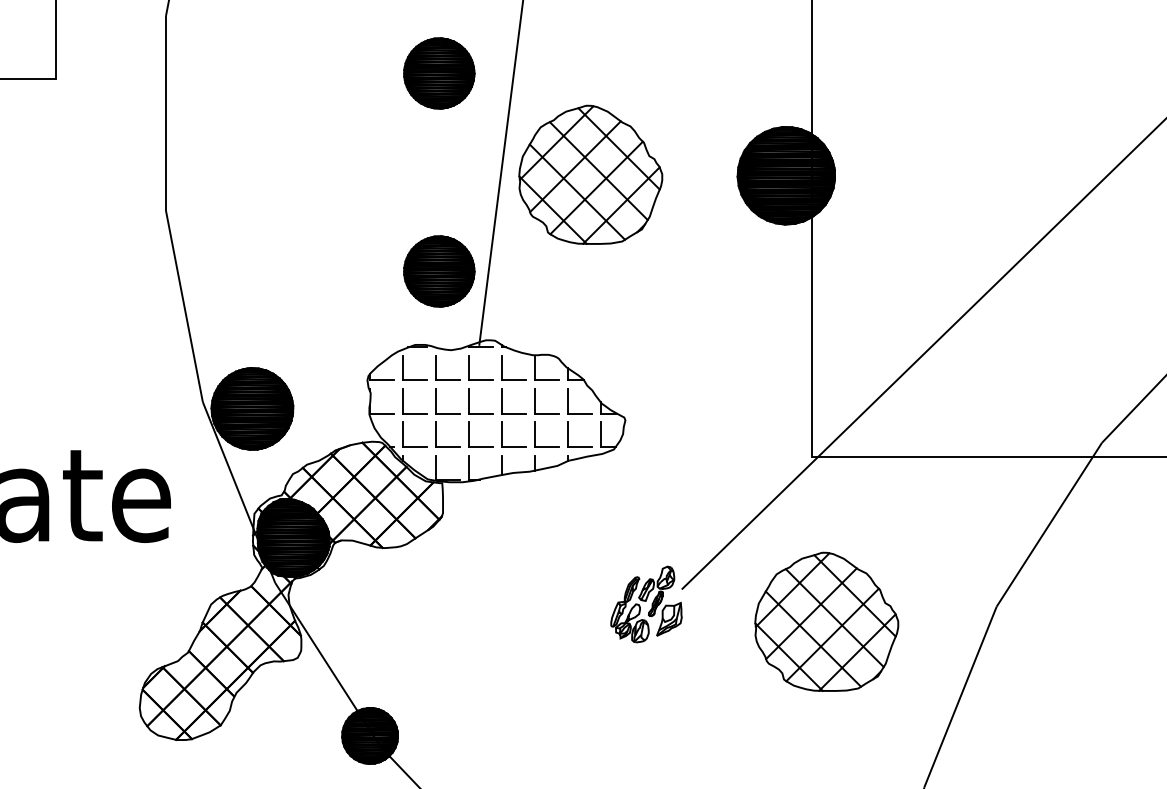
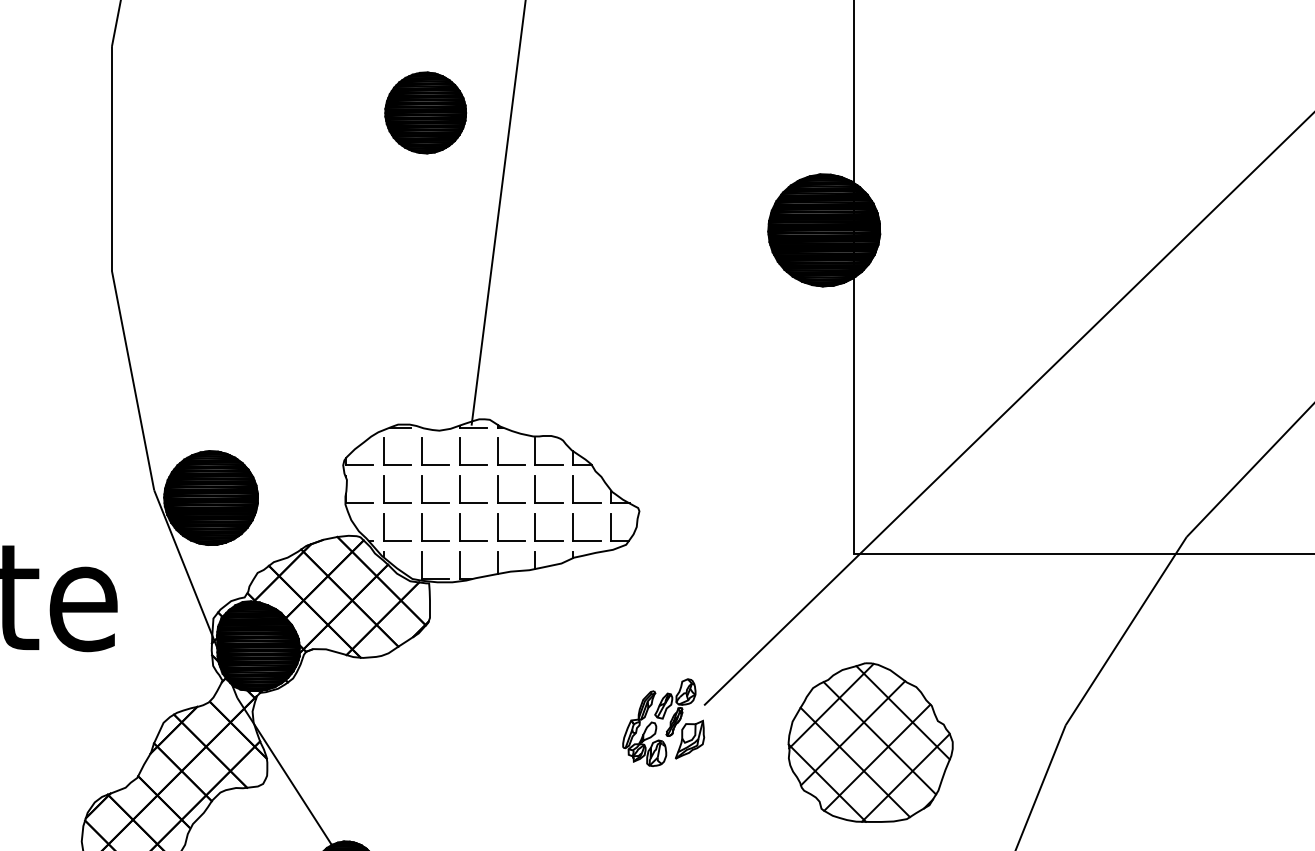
part: (590, 174) -> (599, 228), removed
part: (439, 271) -> (425, 340), removed

